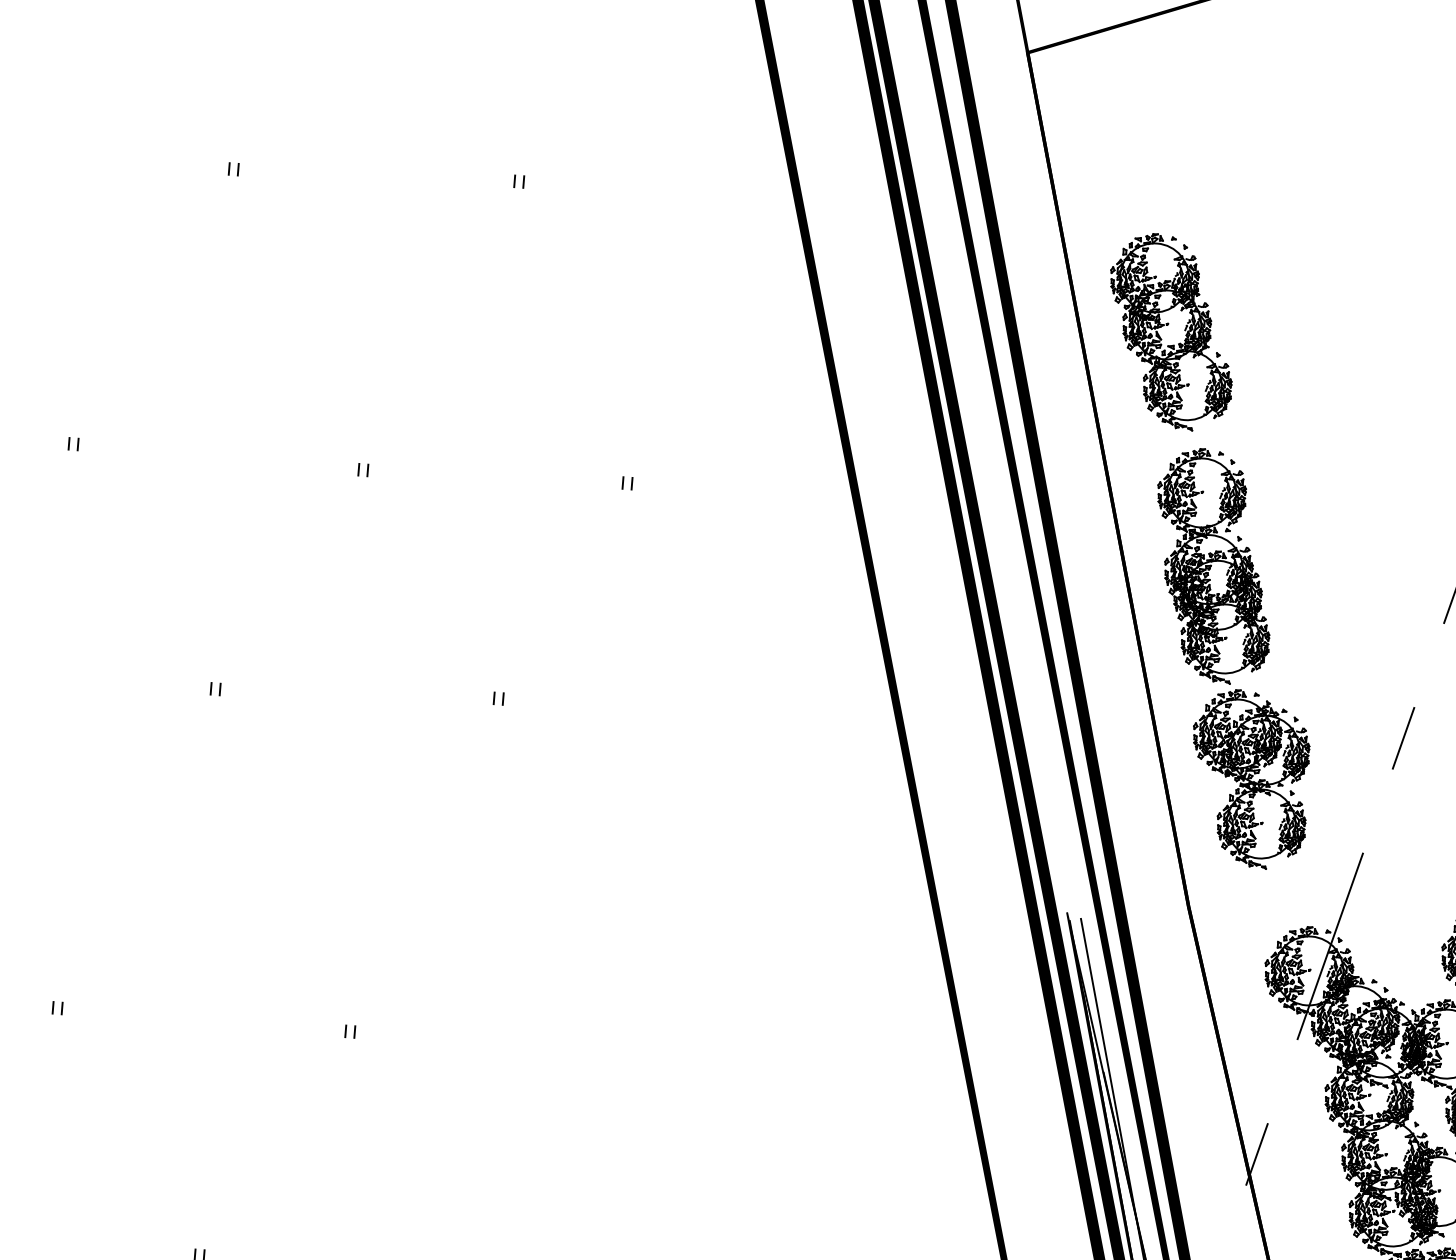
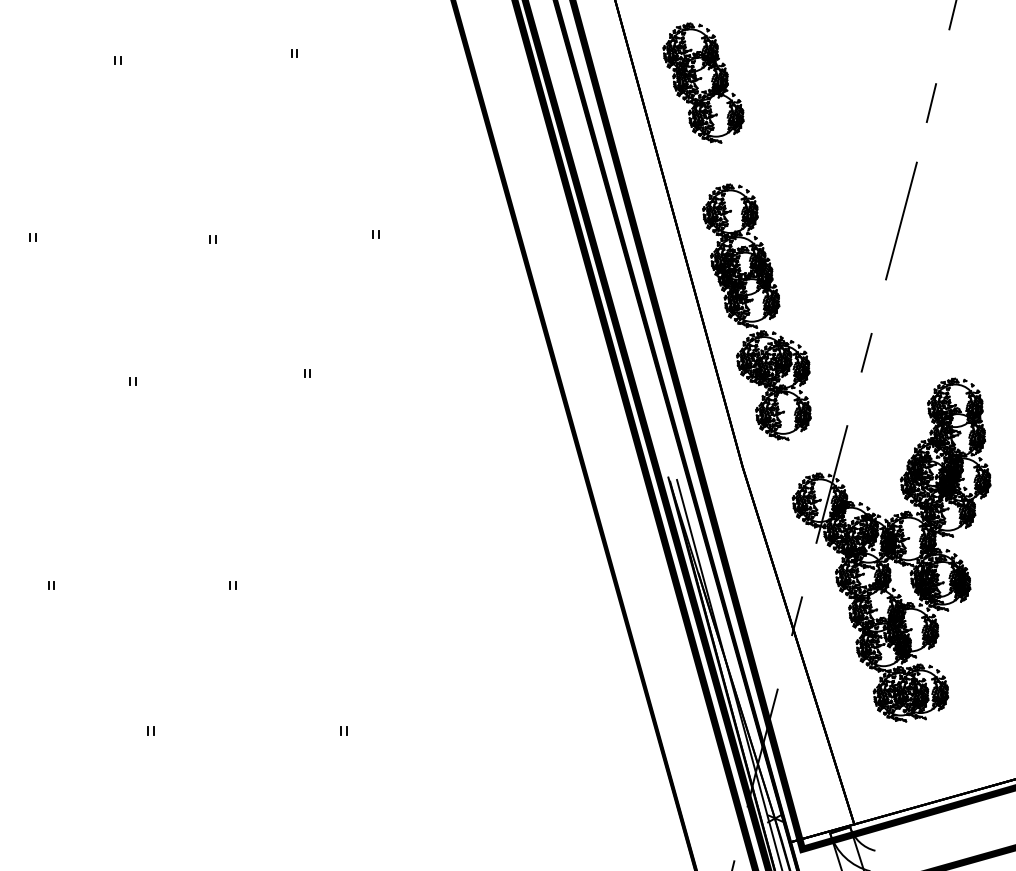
part: (1171, 330) -> (703, 82), moved

